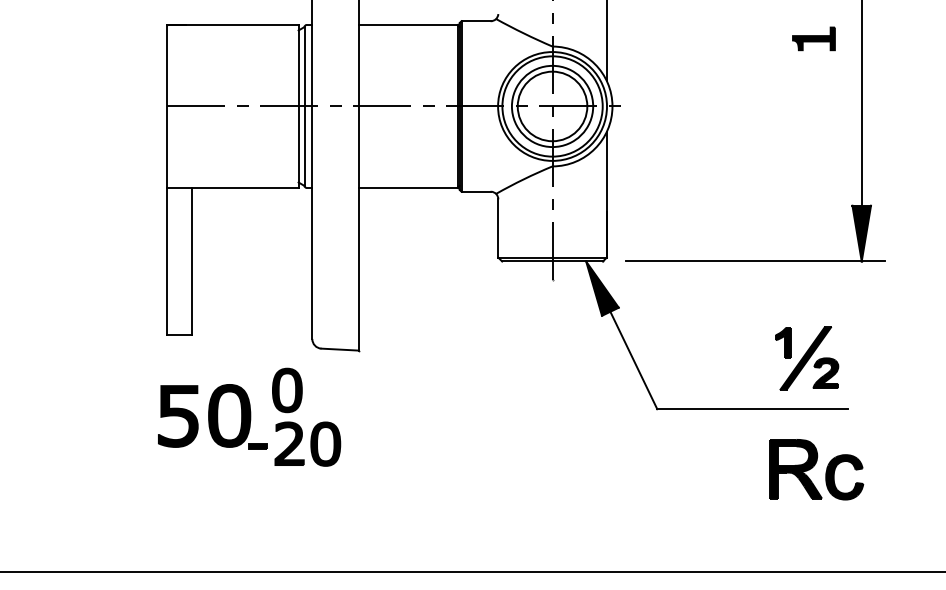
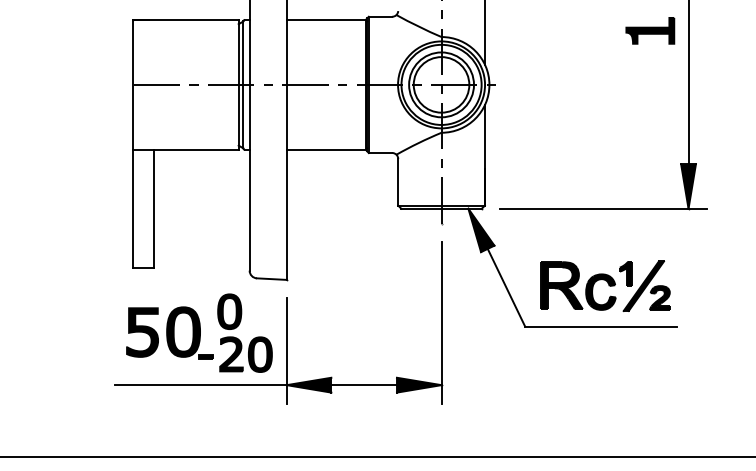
part: (814, 38) -> (650, 30), size x1.43
part: (358, 403) -> (286, 322), added
part: (816, 469) -> (578, 285), moved

